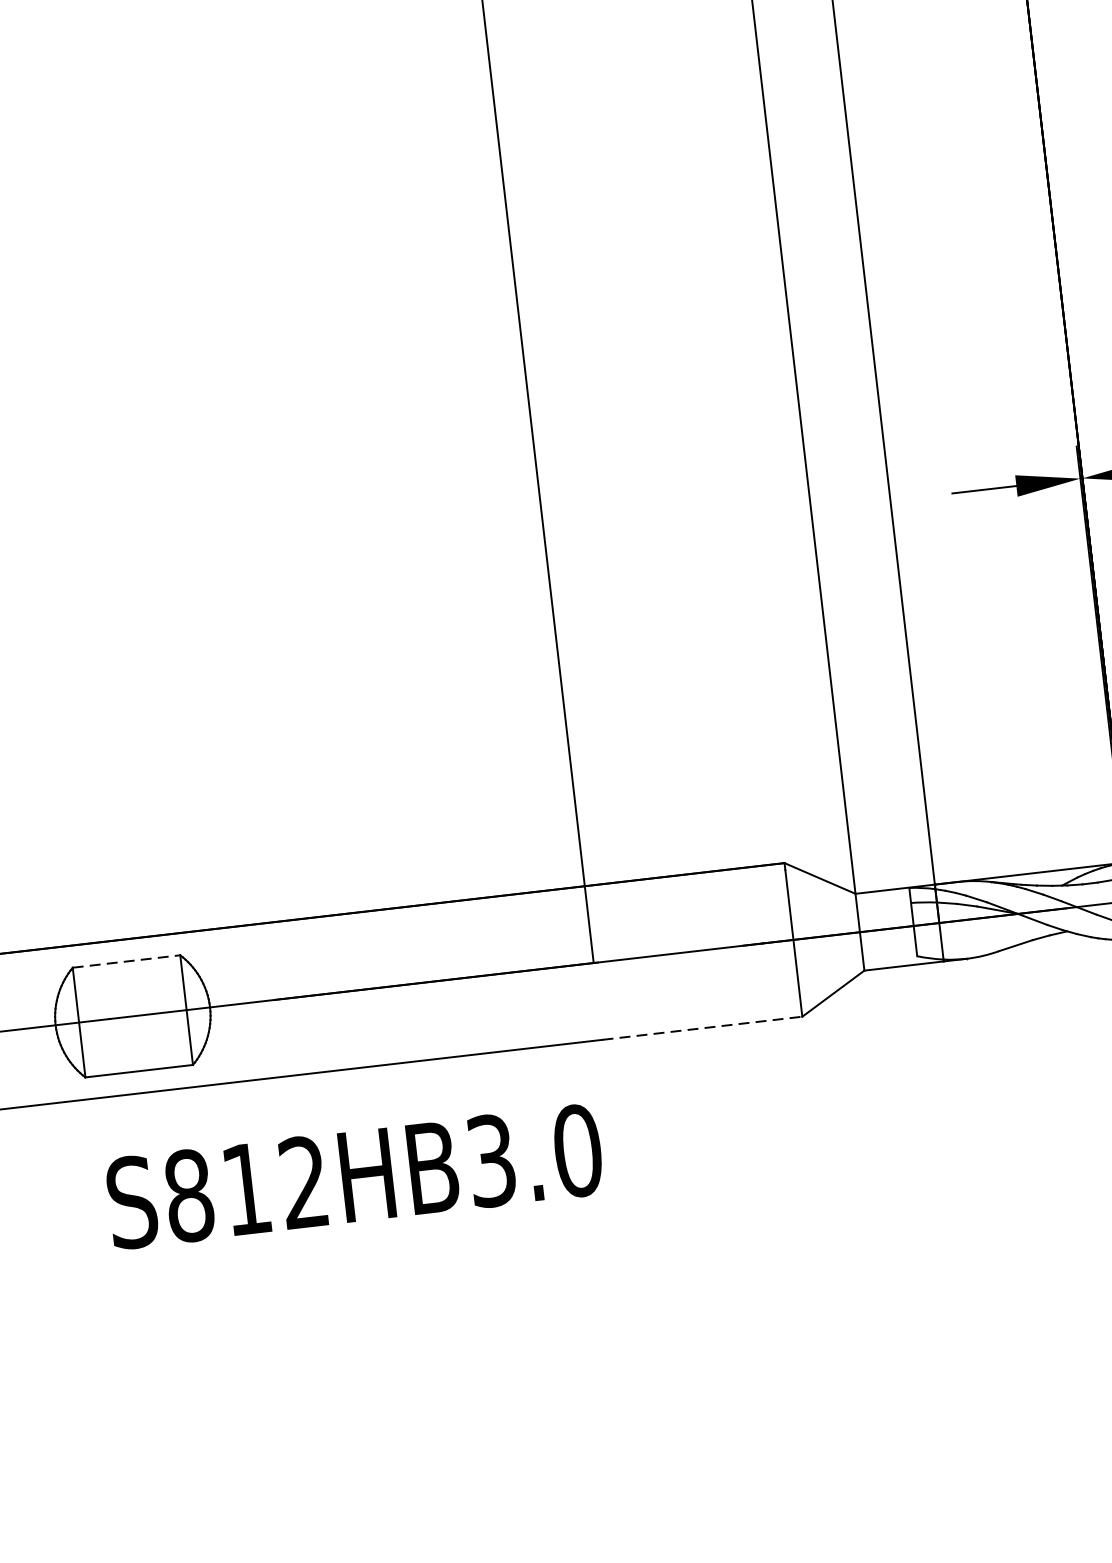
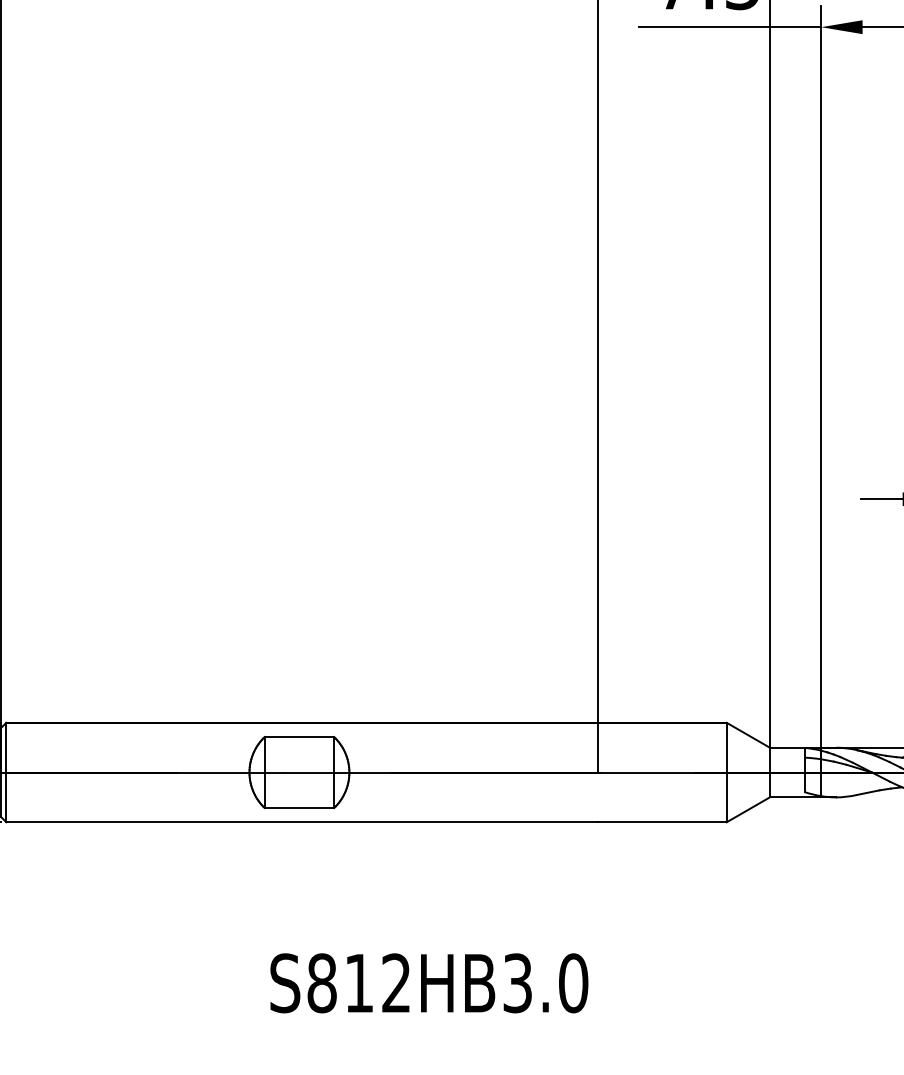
line: (126, 962) -> (299, 737), dashed -> solid
line: (702, 1028) -> (662, 822), dashed -> solid
text: (355, 1176) -> (429, 983), moved

